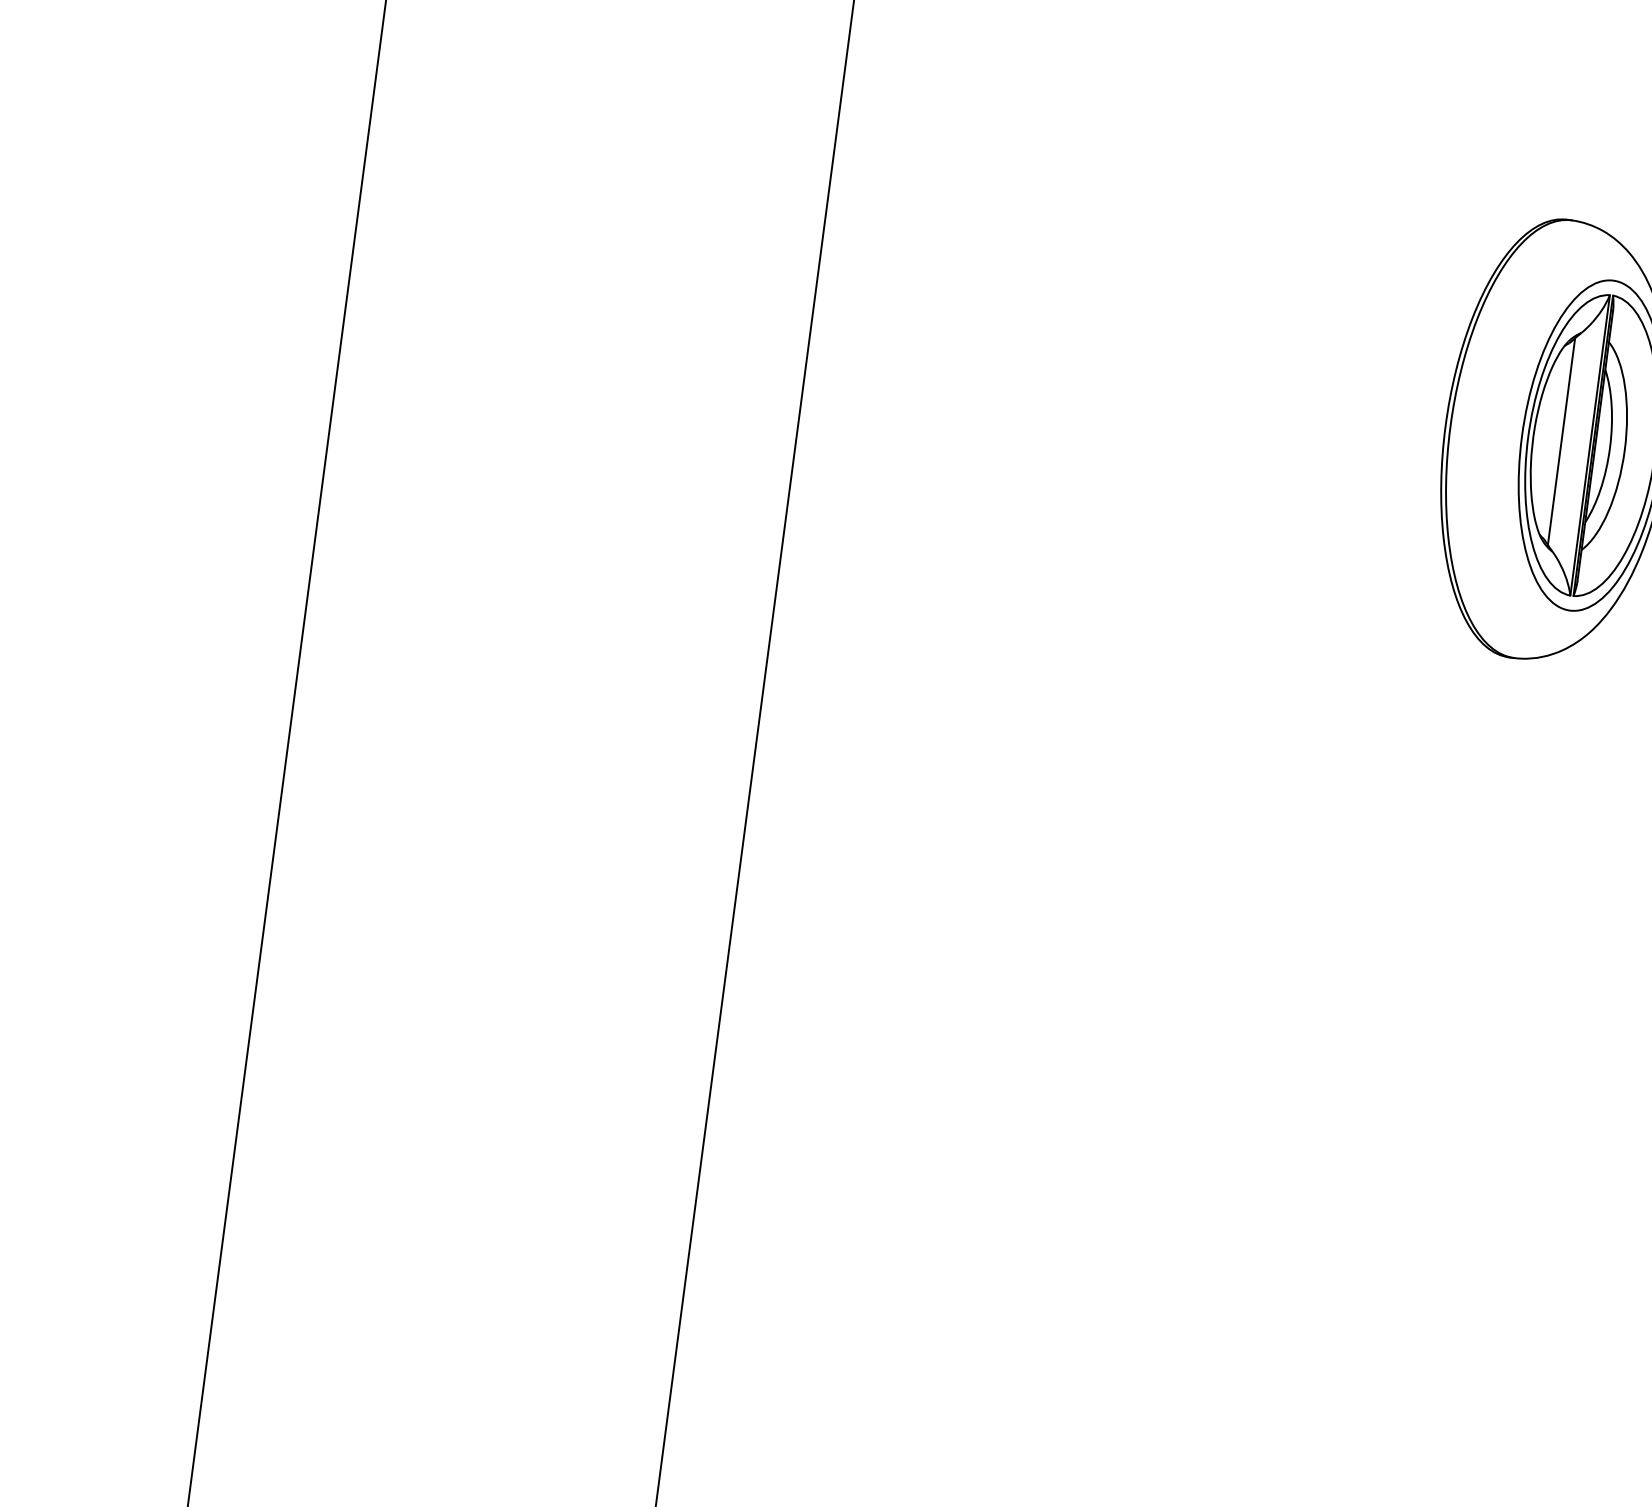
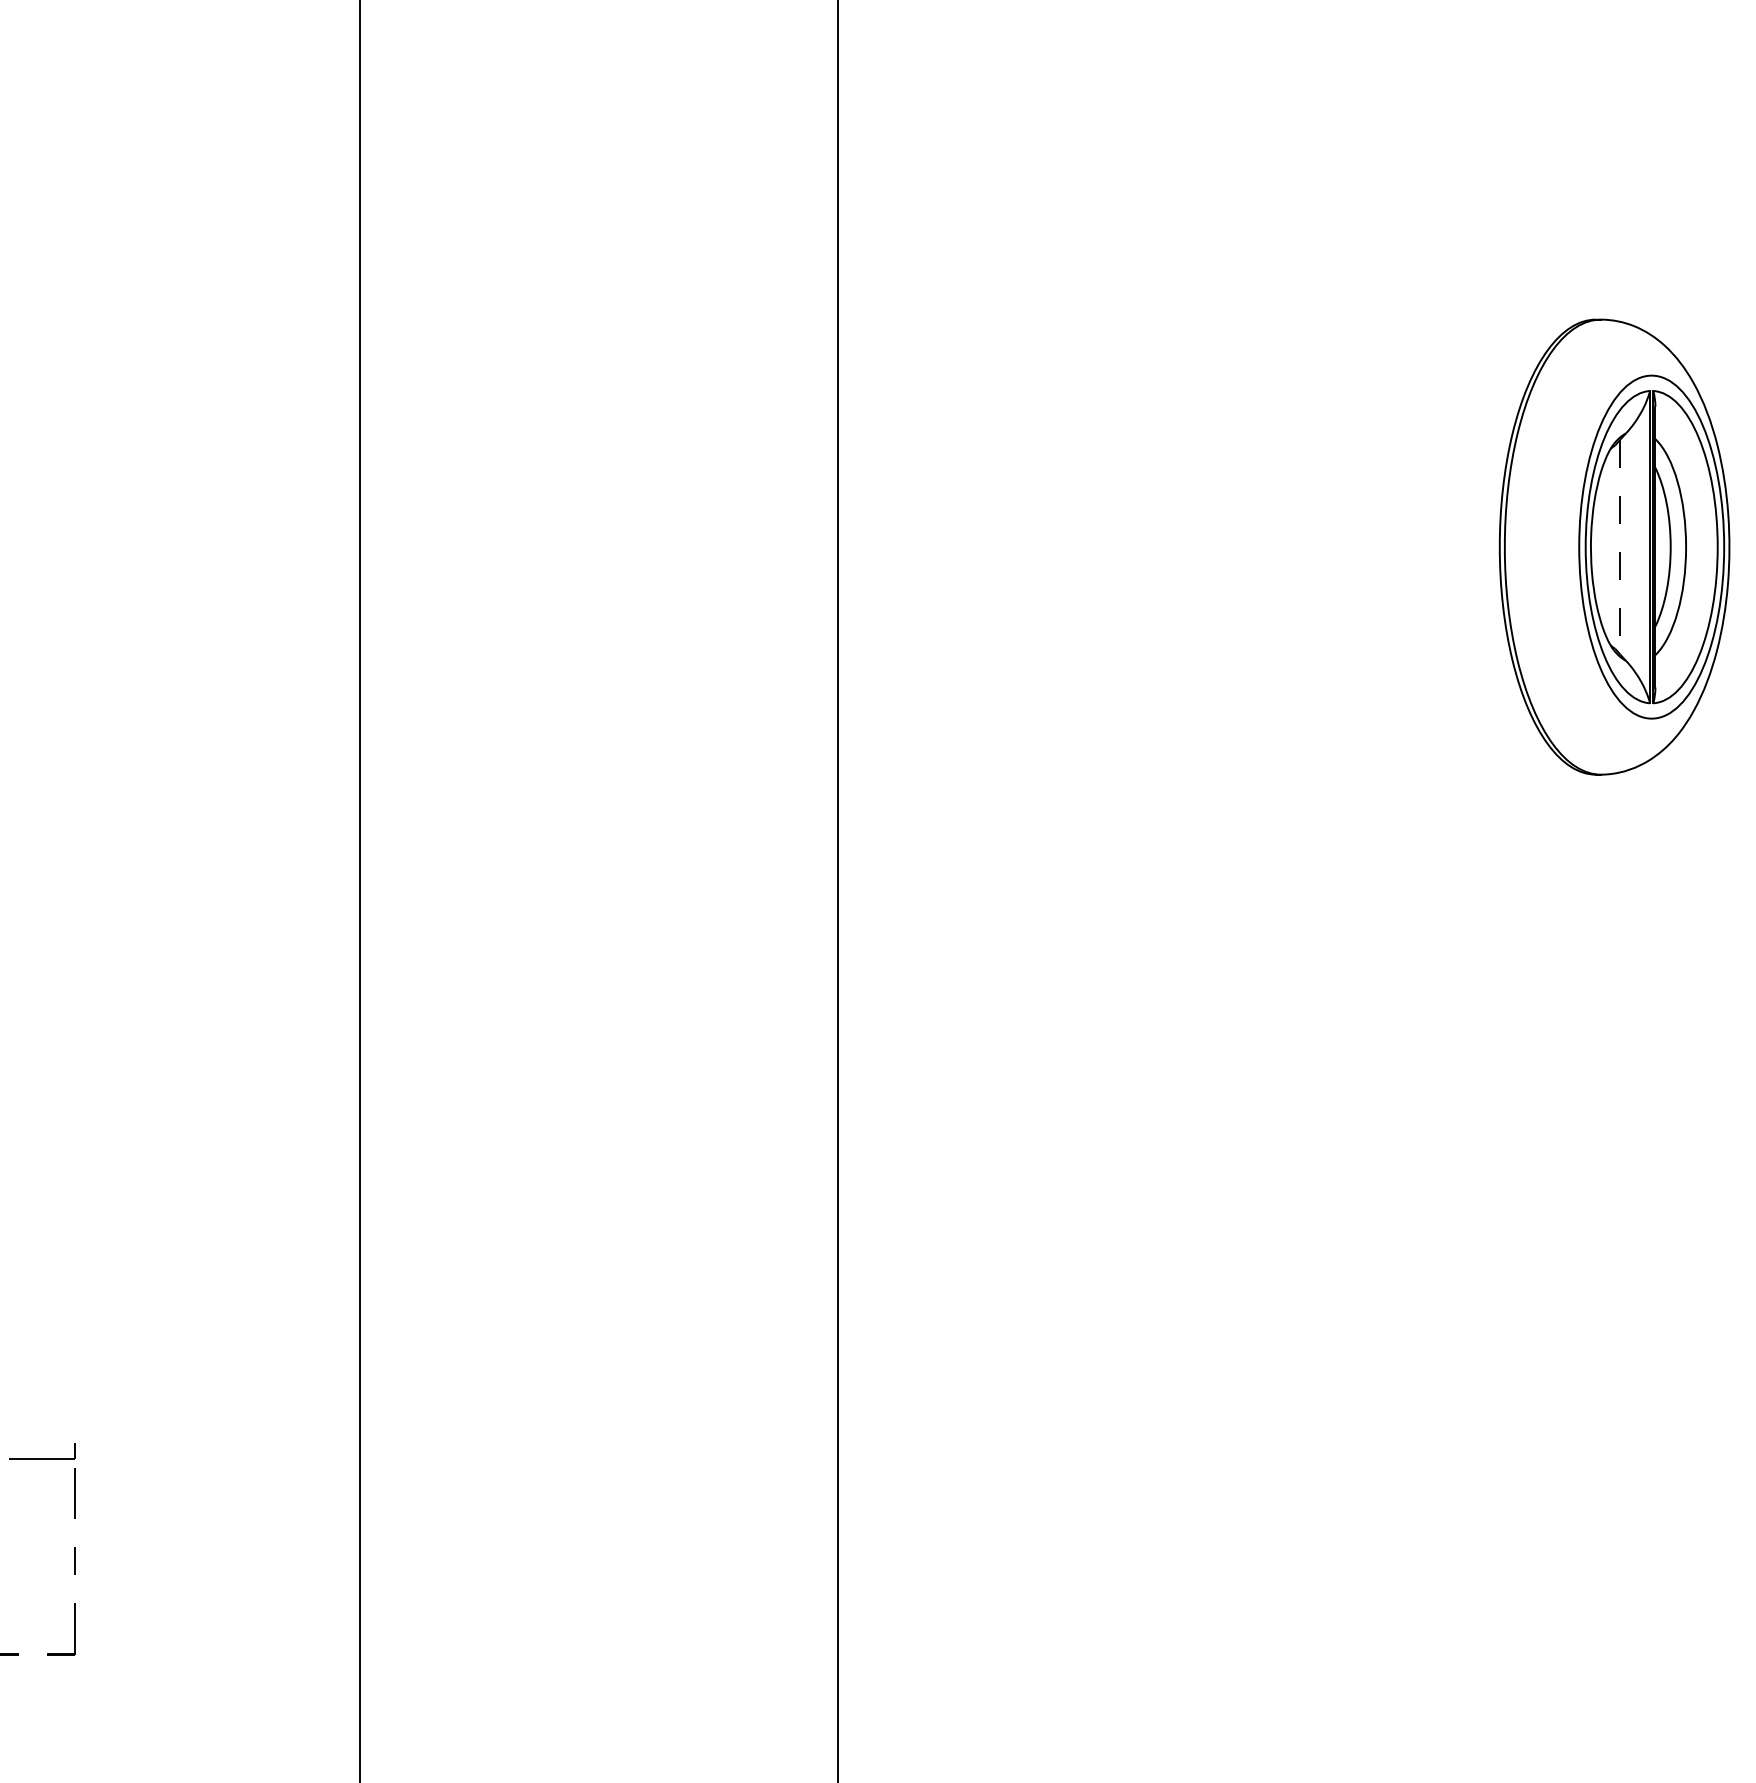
line: (1561, 442) -> (1620, 547), solid -> dashed

